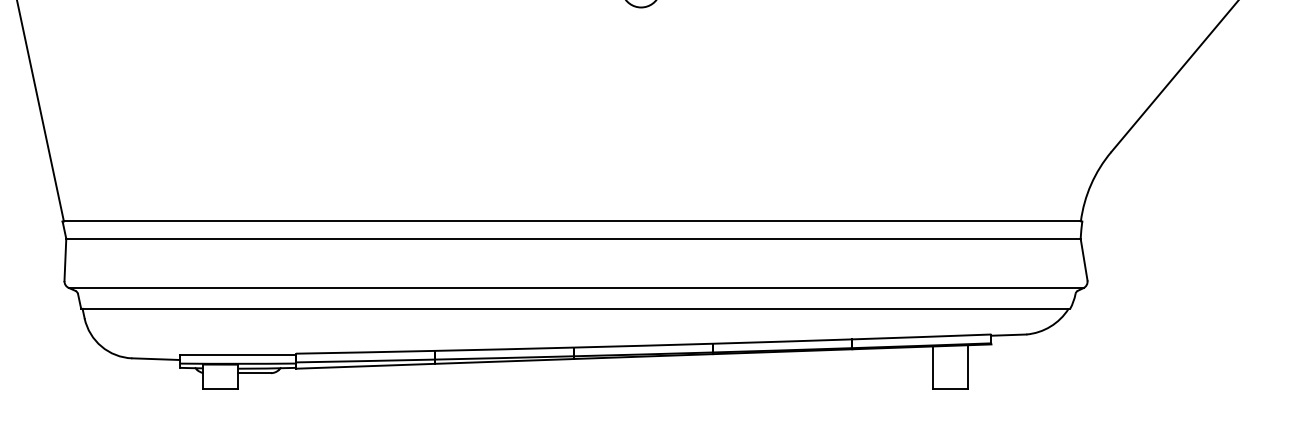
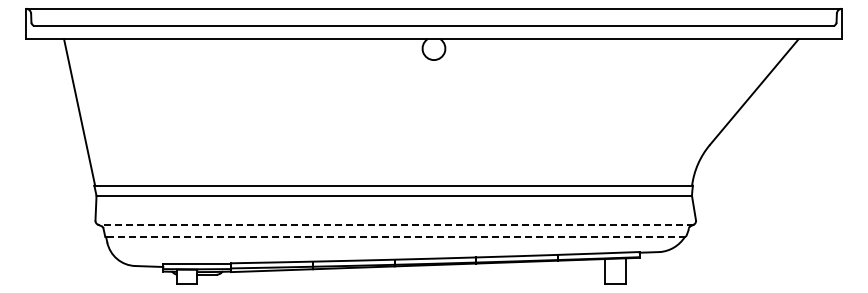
line: (575, 287) -> (395, 224), solid -> dashed
line: (575, 308) -> (395, 236), solid -> dashed

